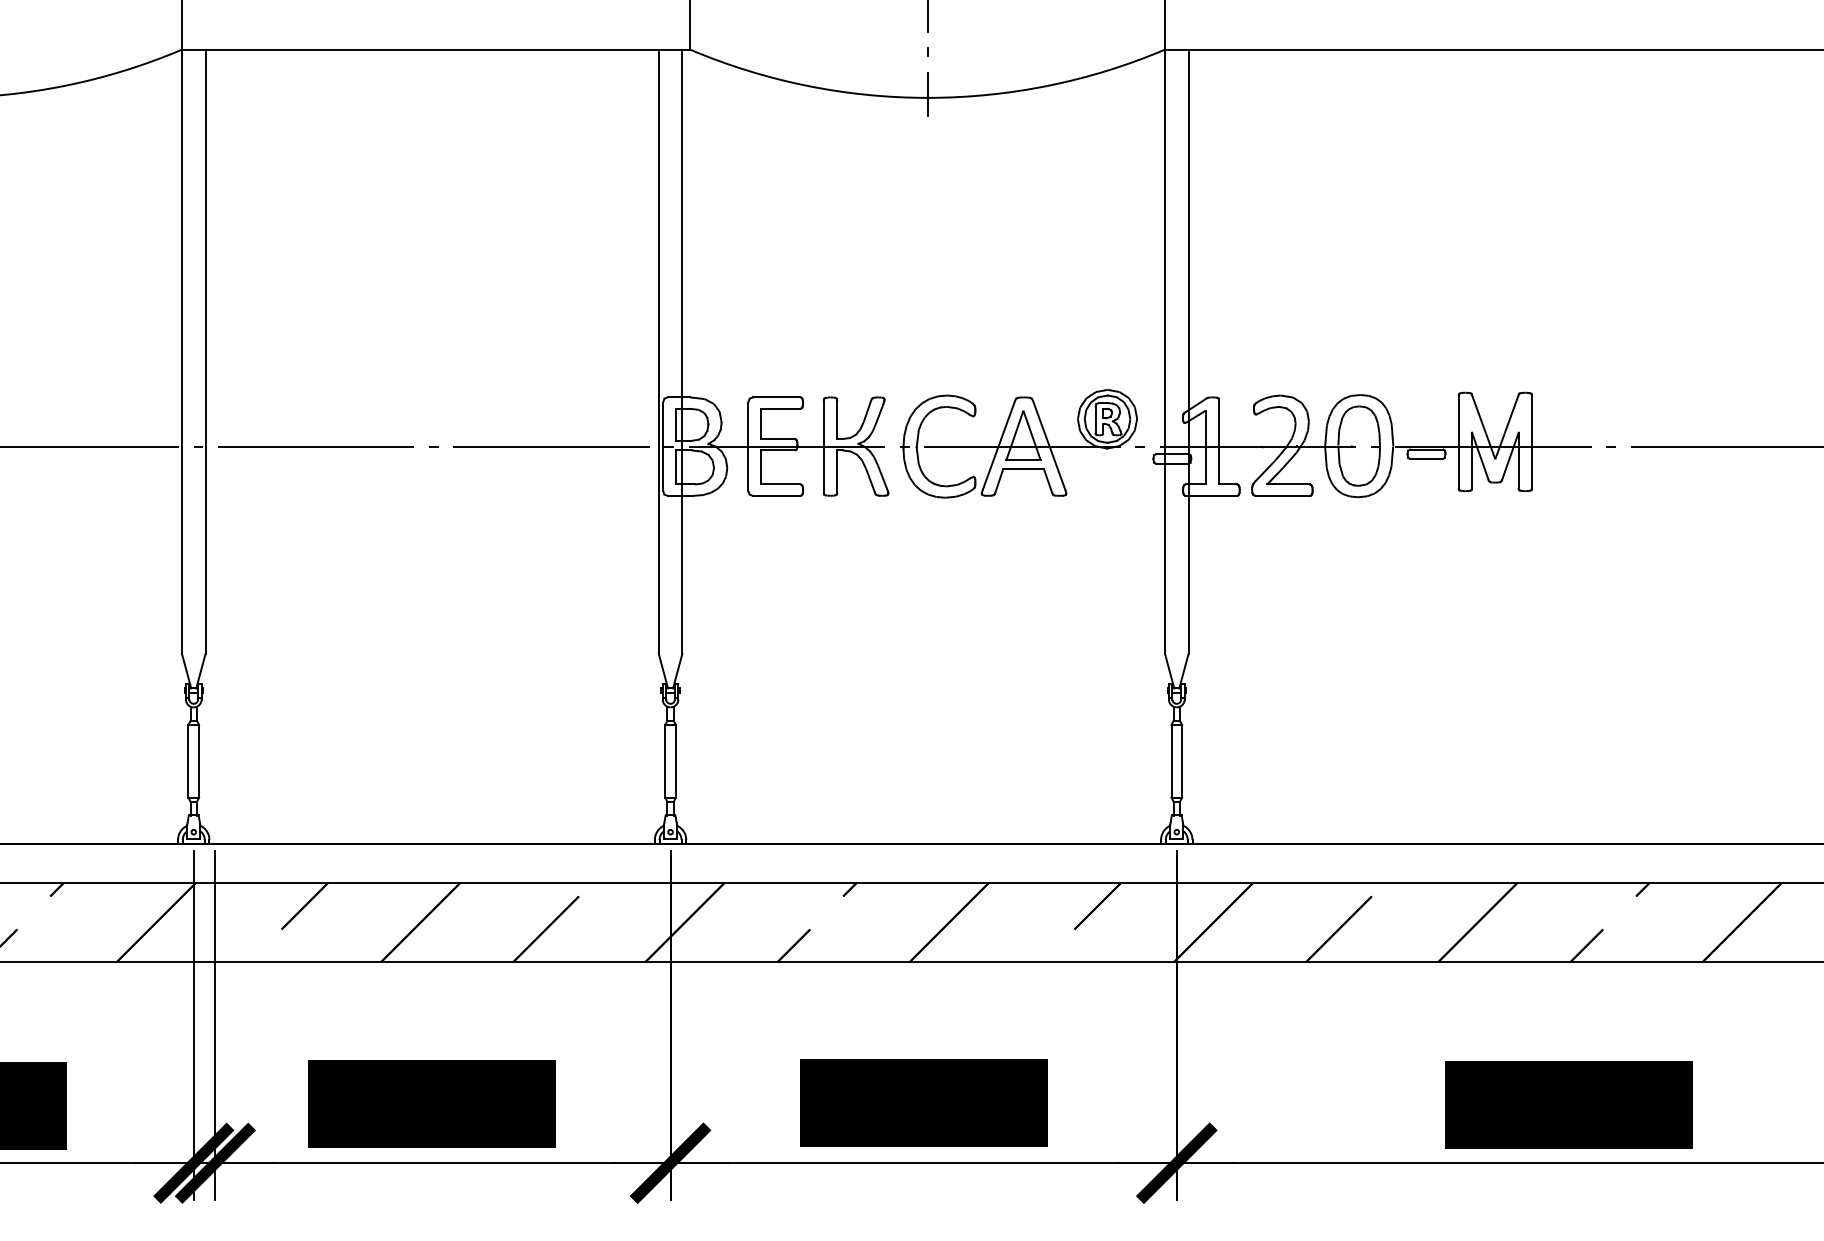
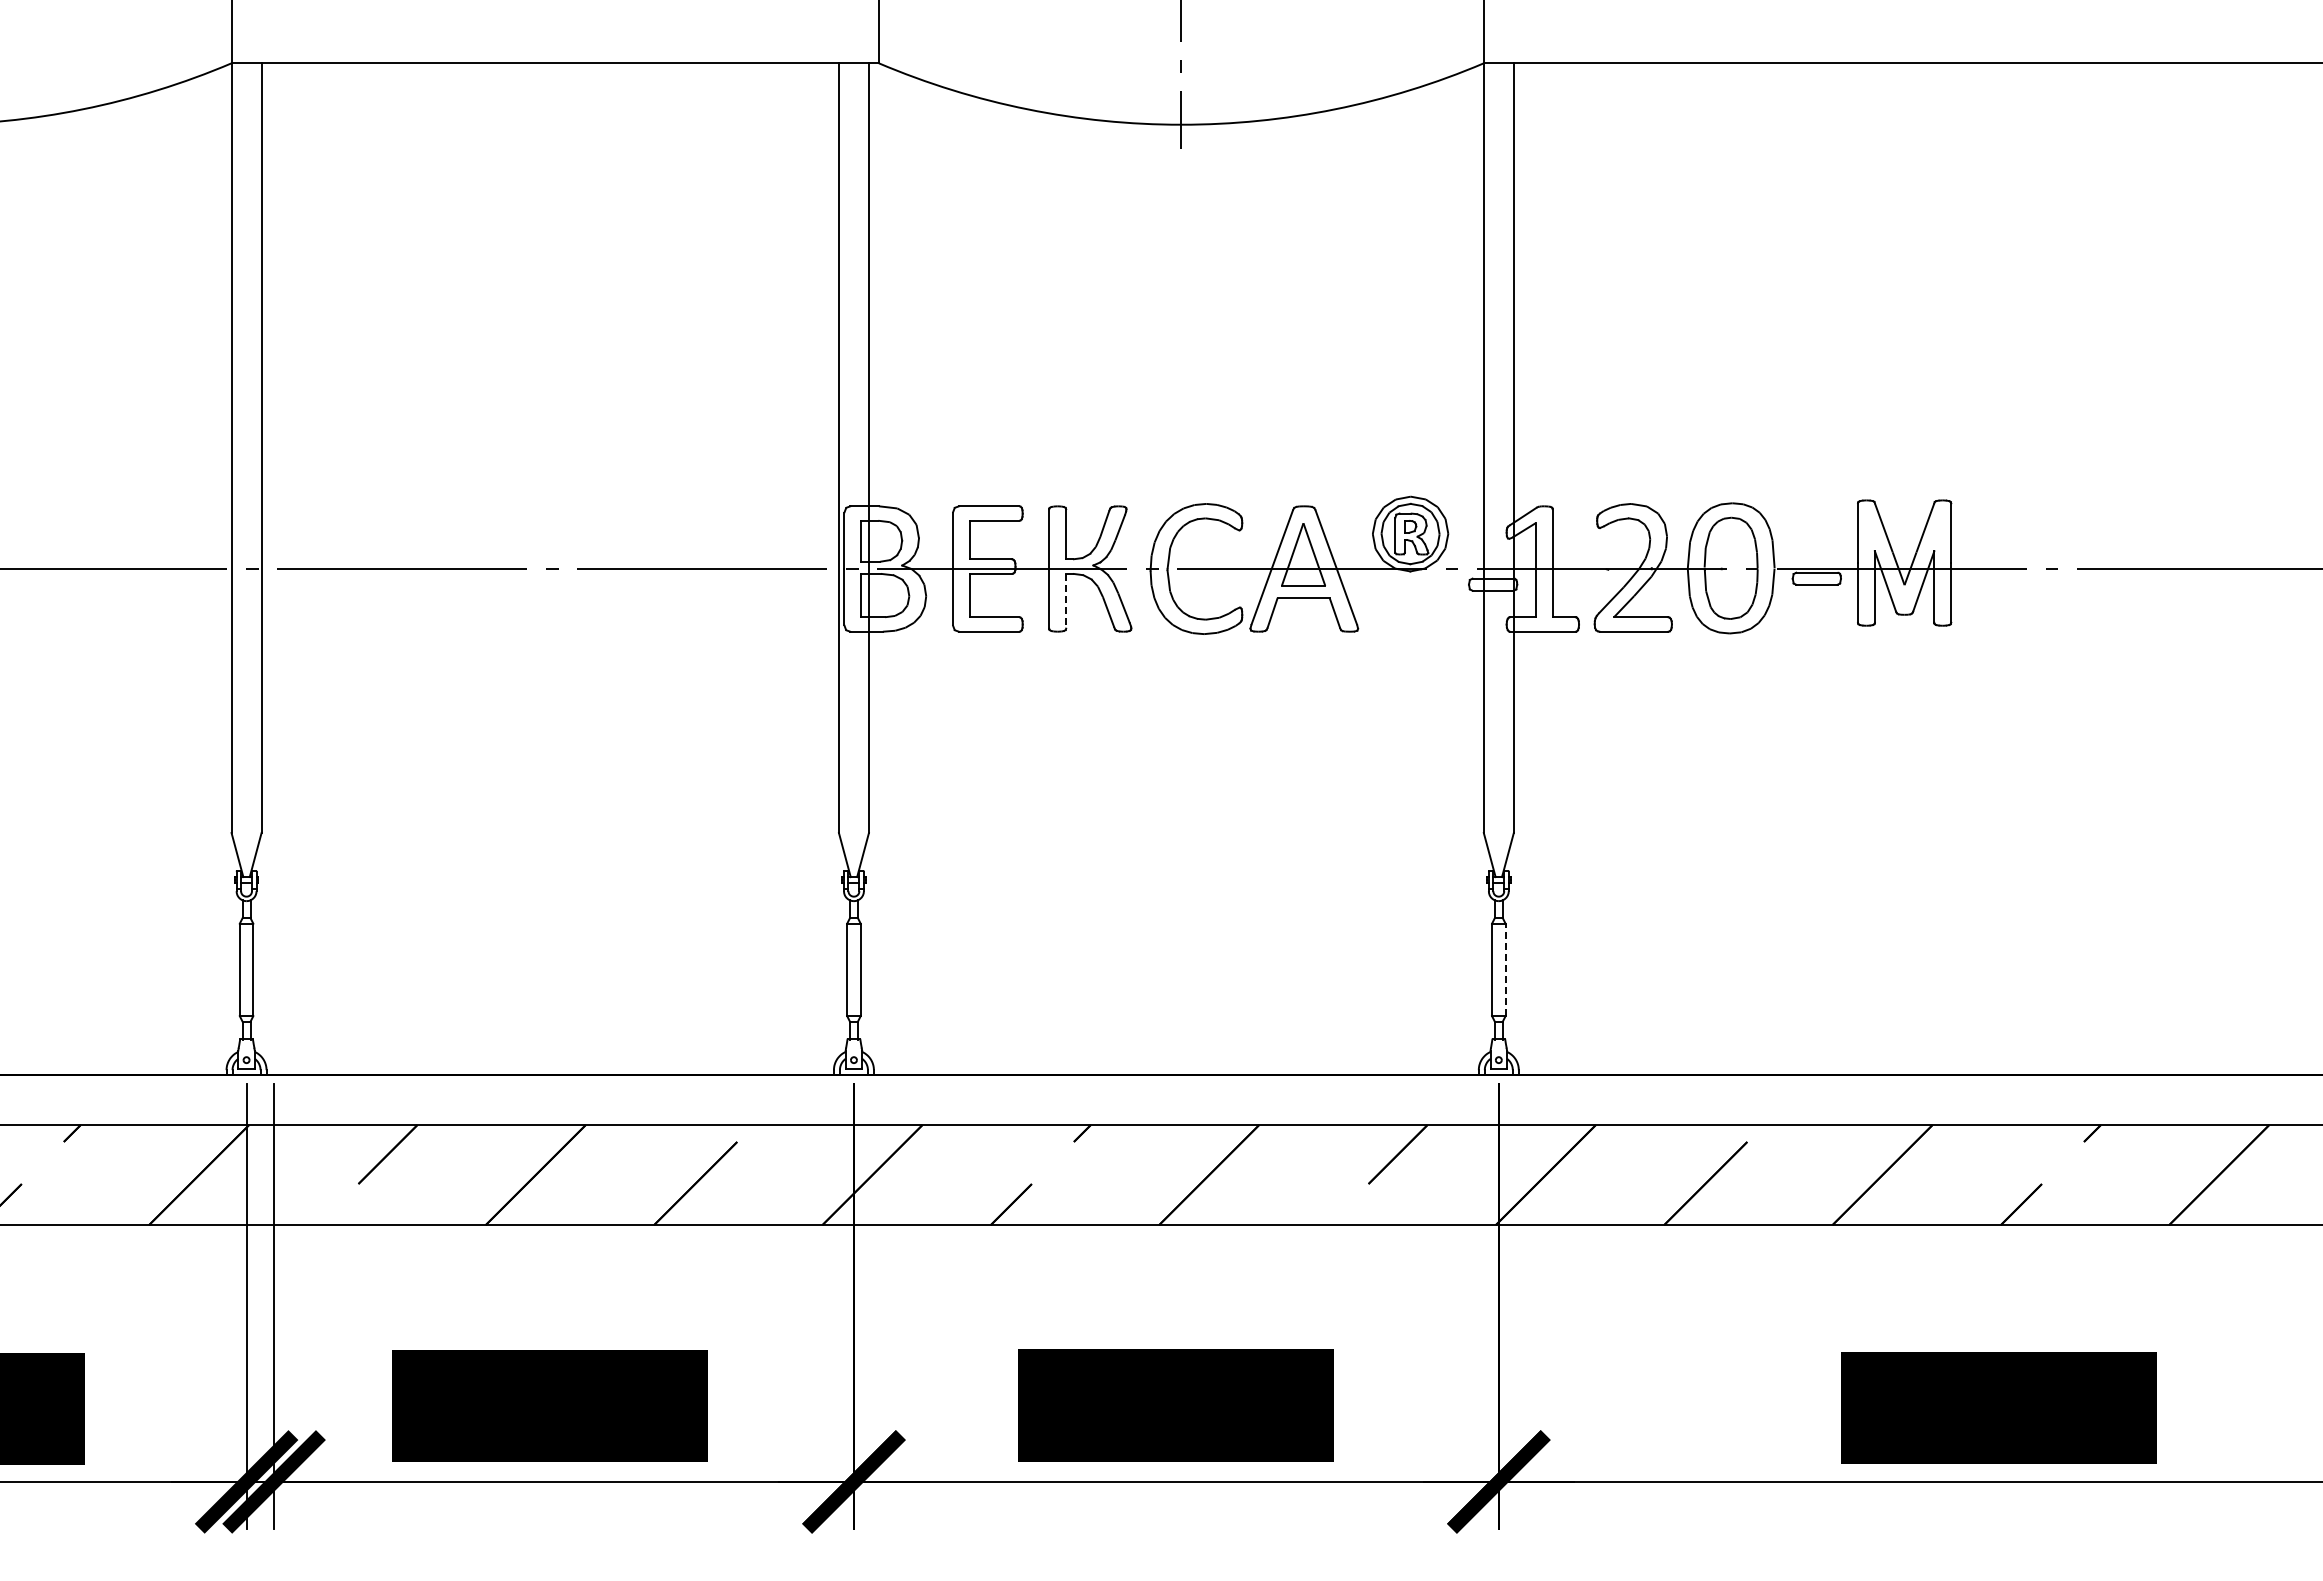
line: (837, 472) -> (1066, 601), solid -> dashed
line: (1182, 761) -> (1505, 969), solid -> dashed

